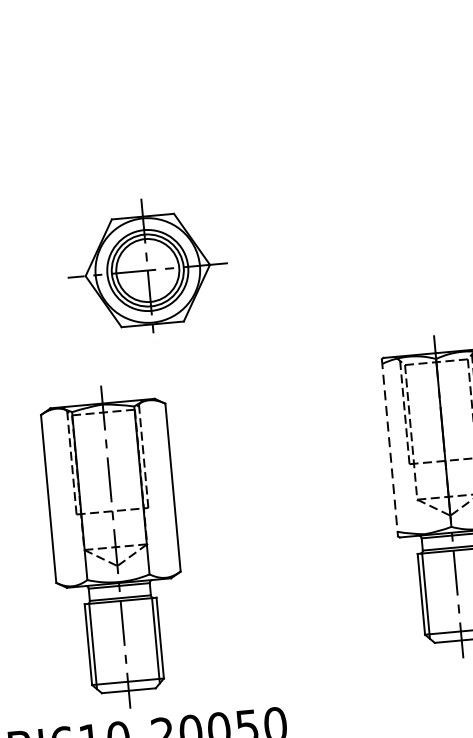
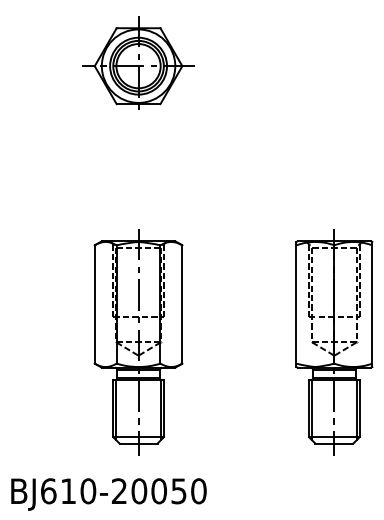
part: (147, 265) -> (138, 62), moved
line: (390, 447) -> (296, 304), dashed -> solid
part: (115, 547) -> (138, 342), moved

